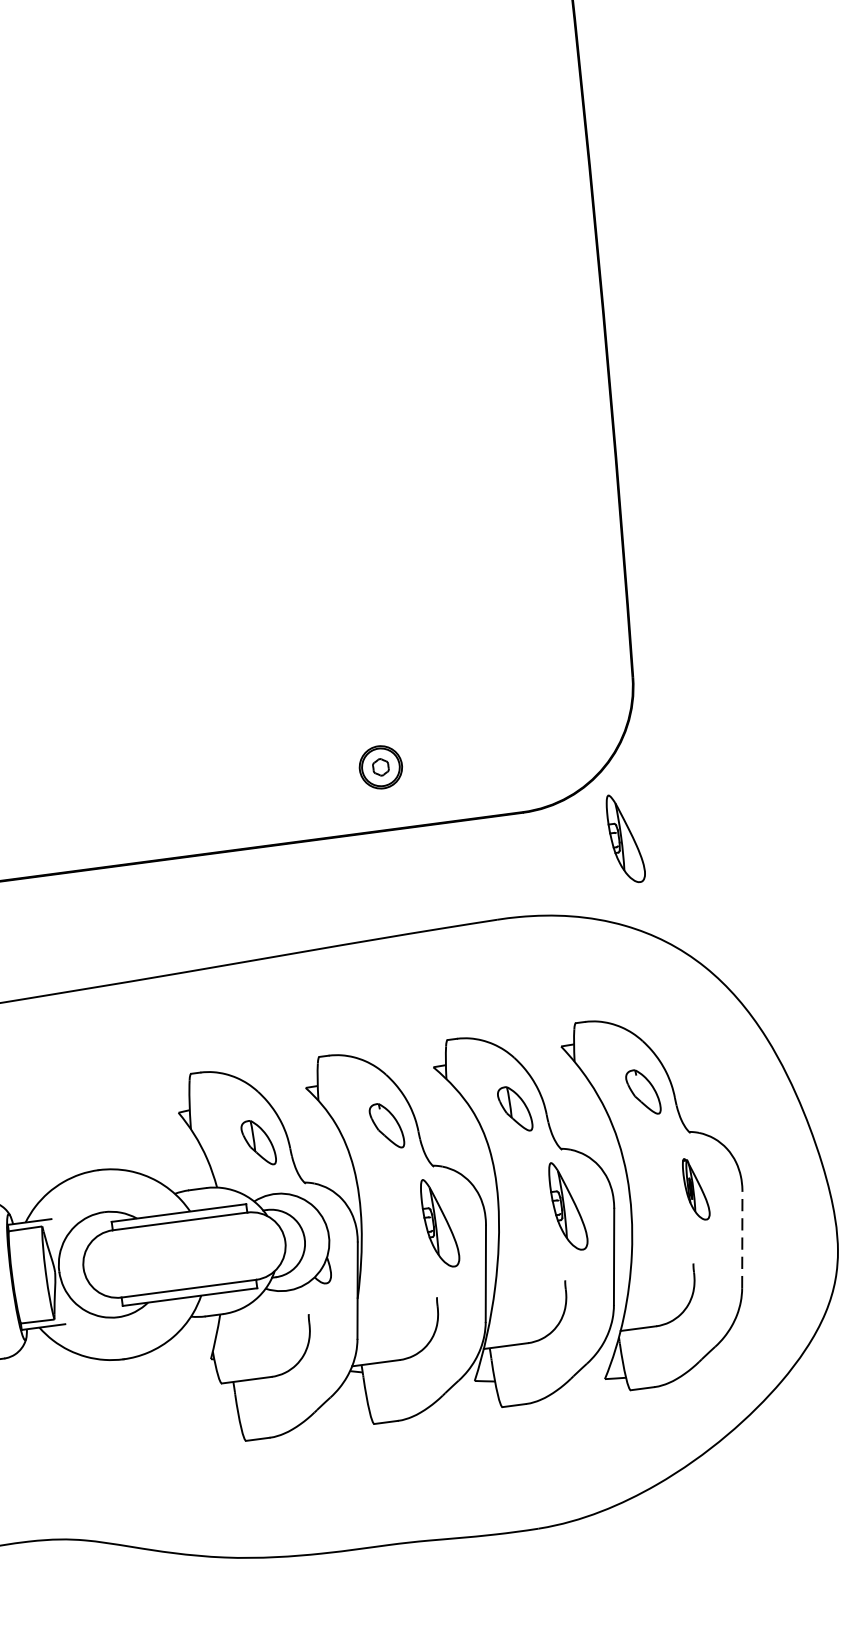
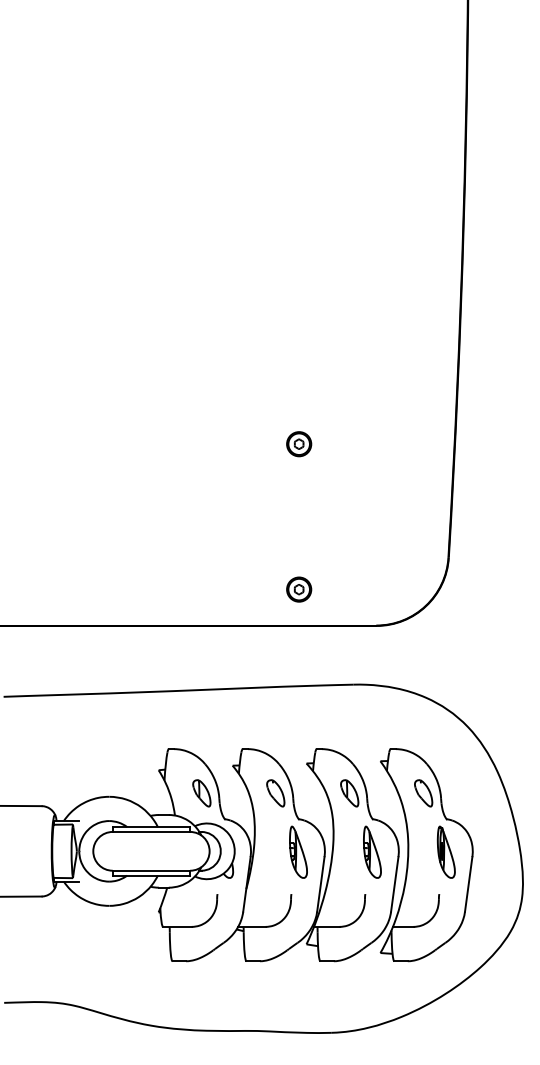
part: (348, 515) -> (299, 444), added
part: (625, 837) -> (432, 647), removed
part: (694, 1188) -> (445, 851), size x1.43
line: (741, 1240) -> (468, 884), dashed -> solid

